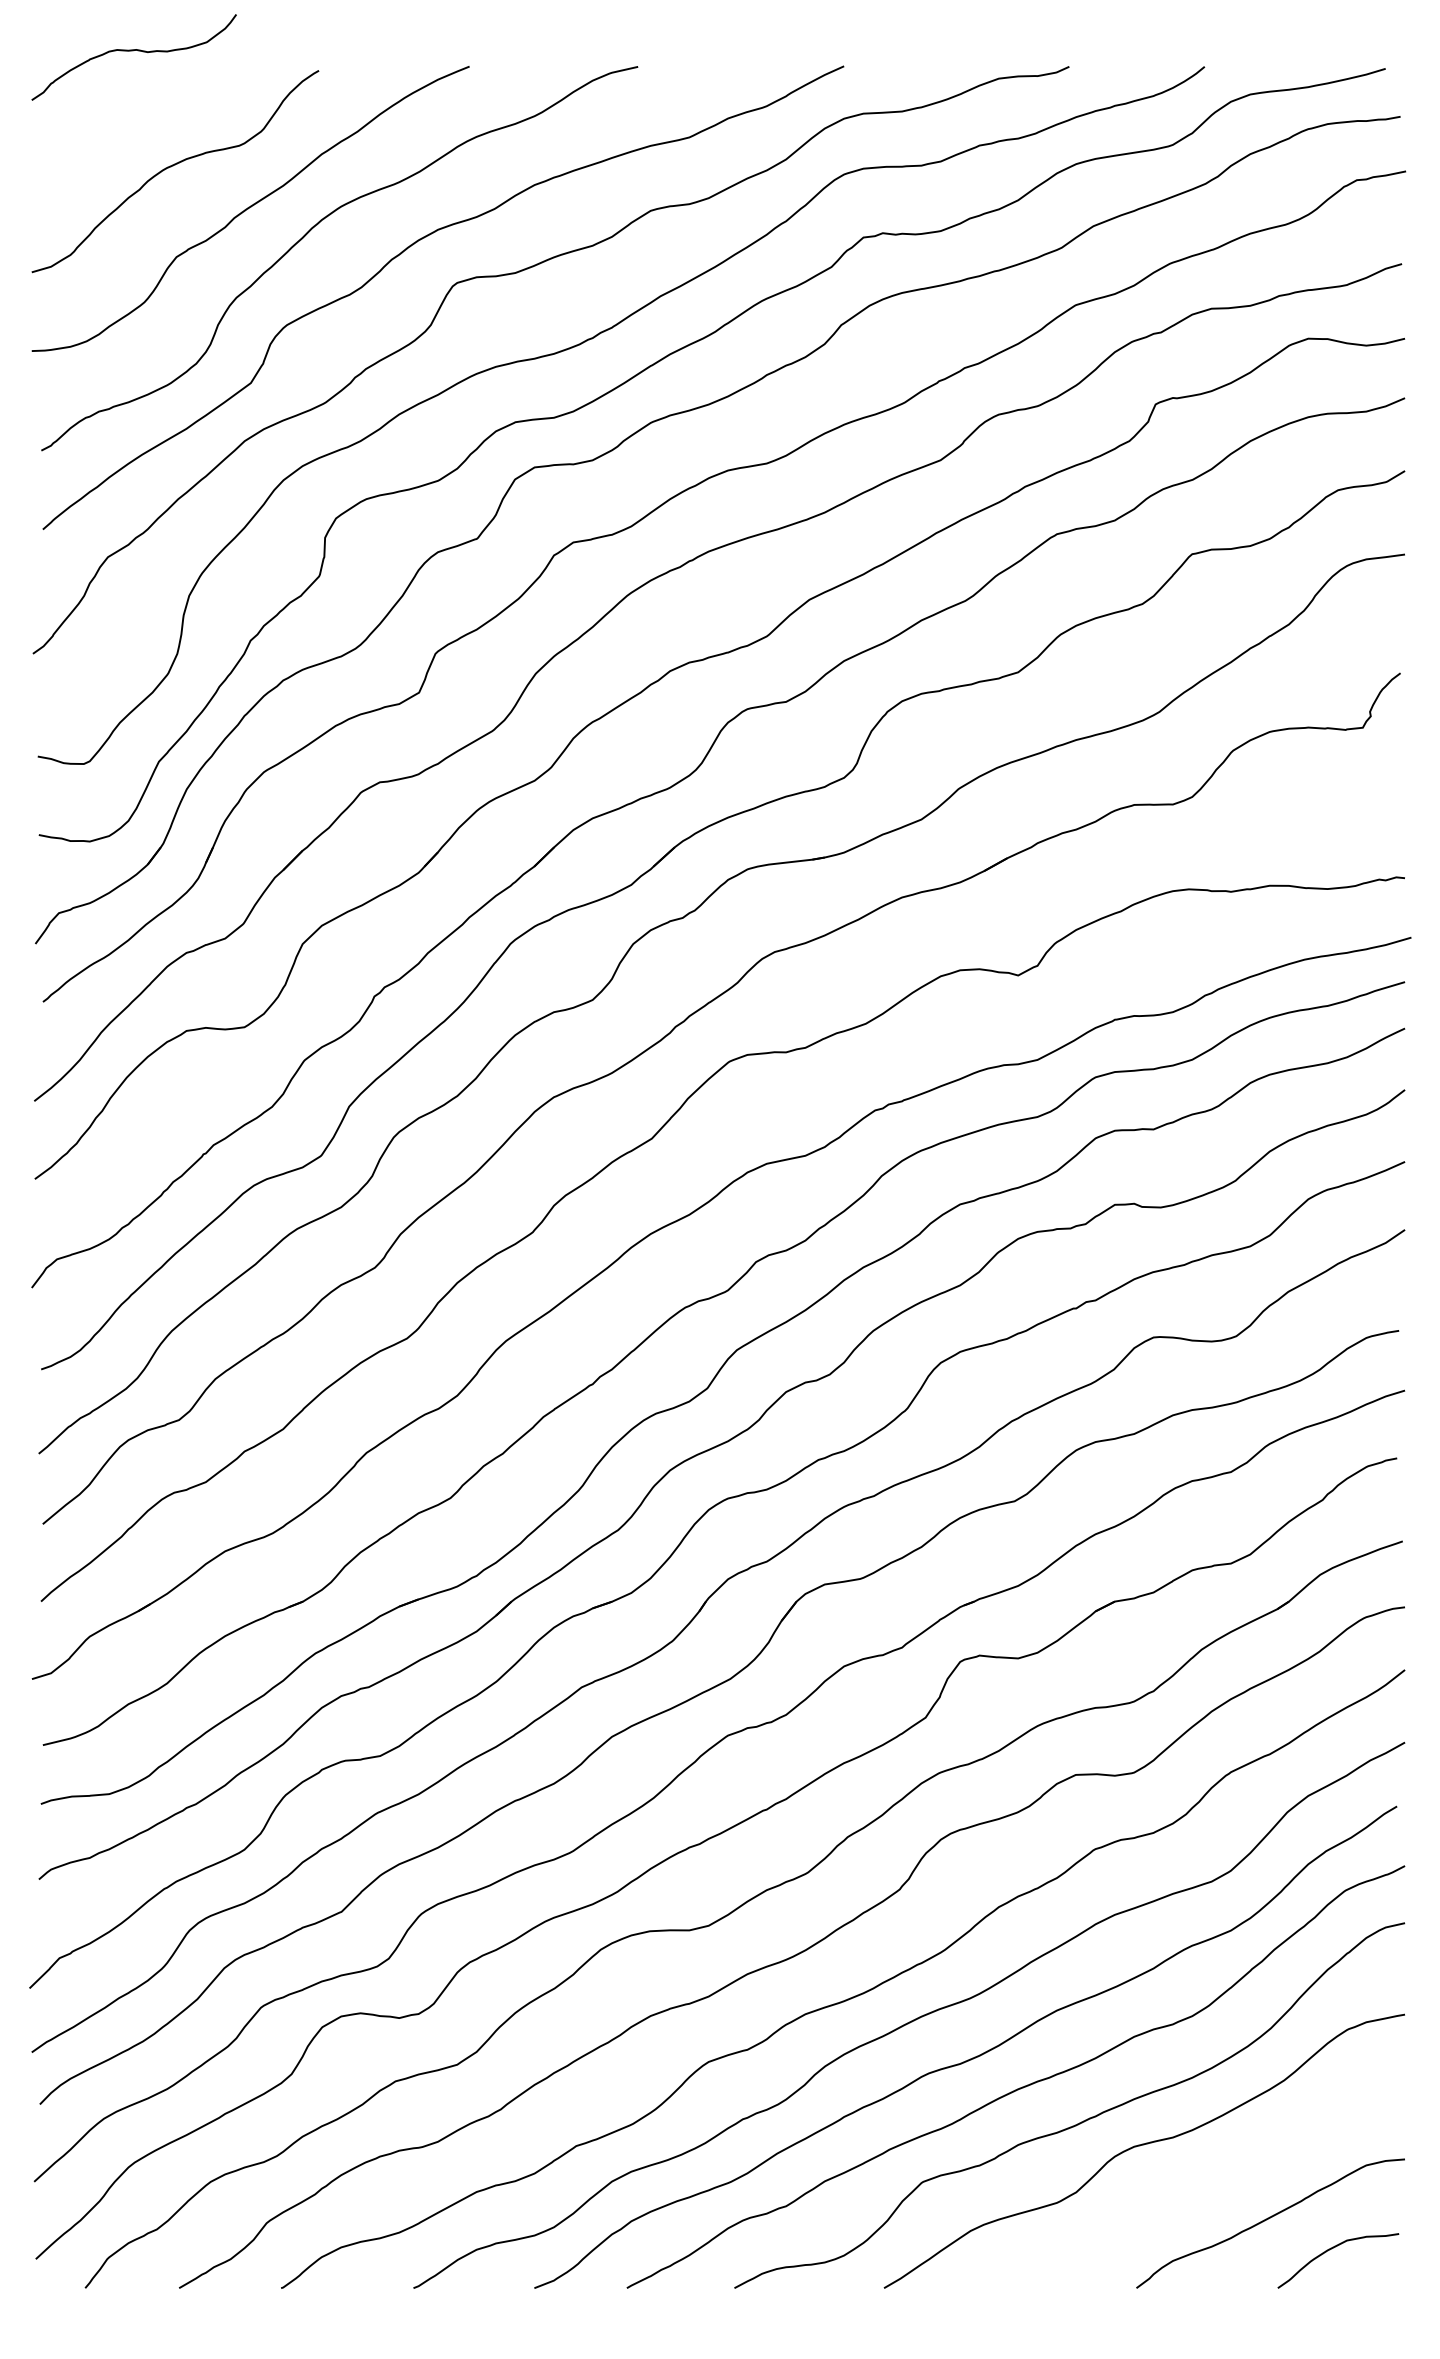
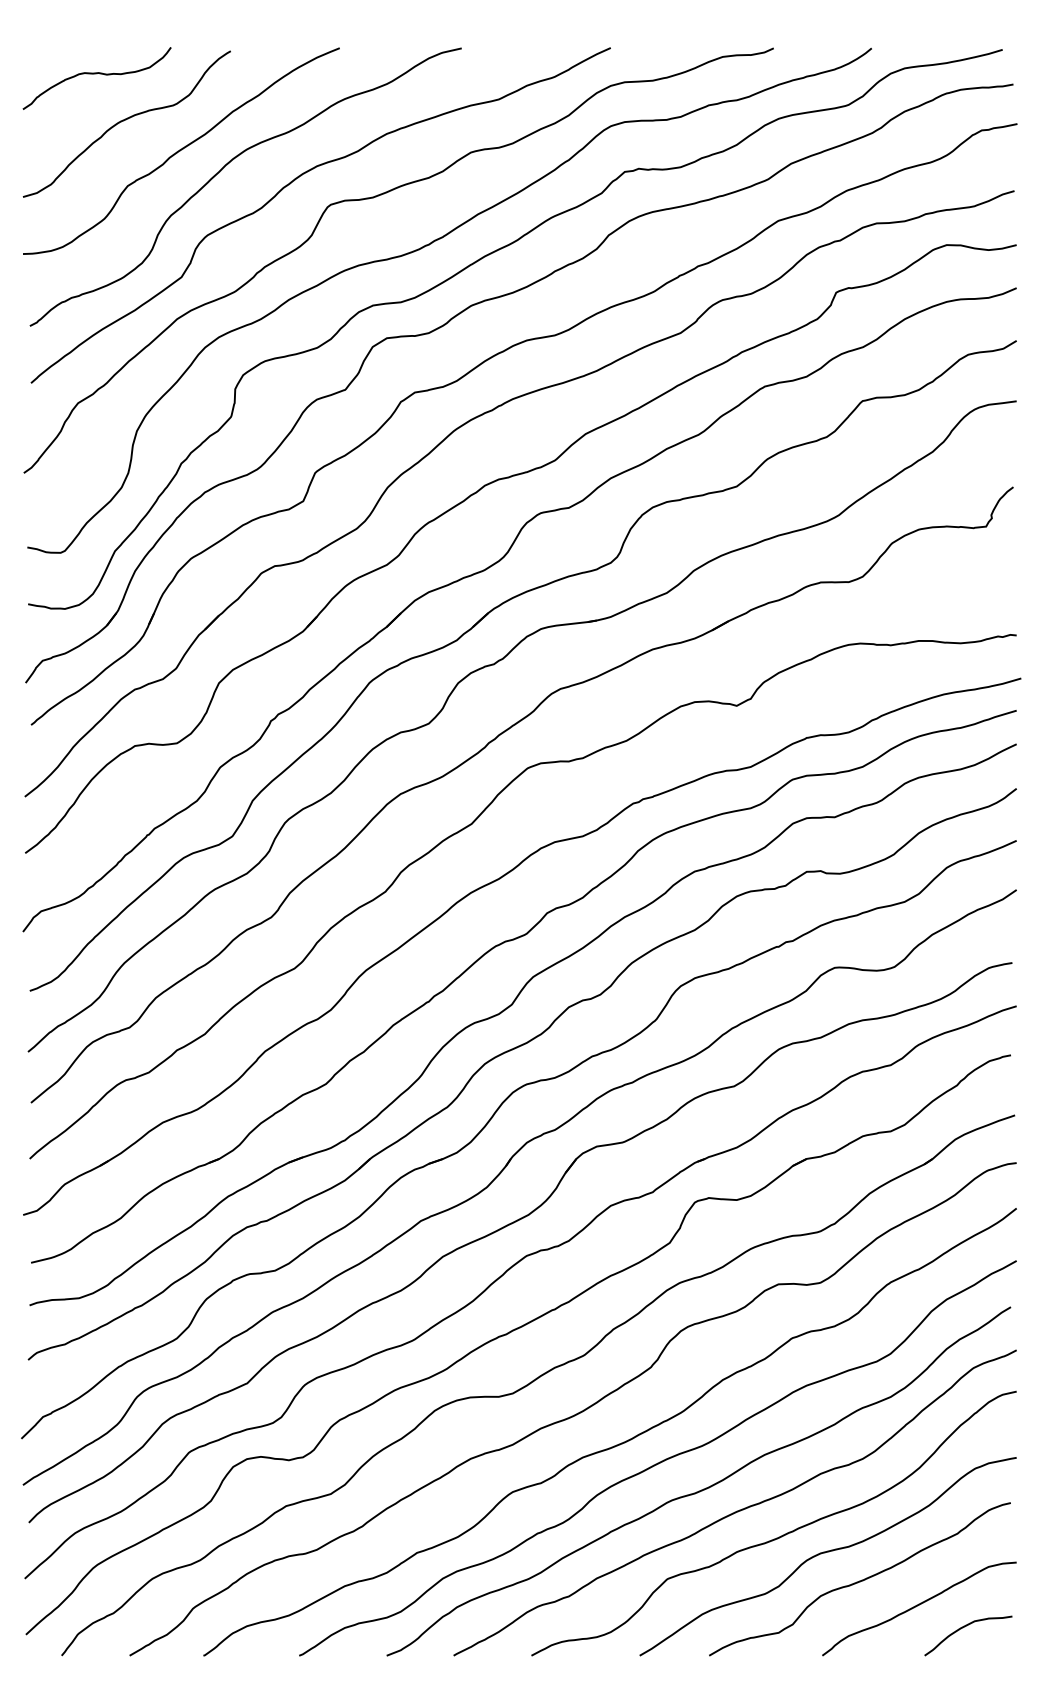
curve: (133, 51) -> (96, 74), moved
curve: (1187, 2184) -> (859, 1580), added

